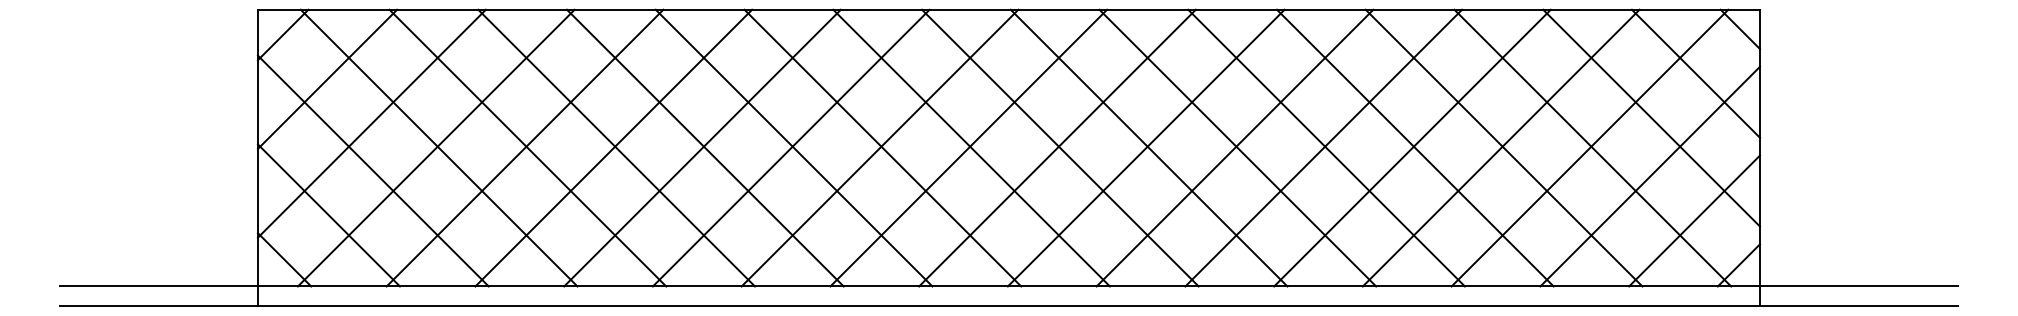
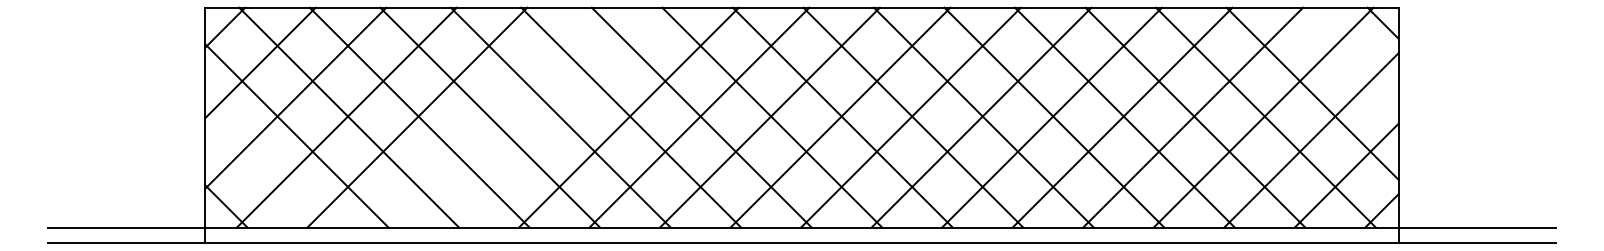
line: (1695, 73) -> (1347, 58), removed
line: (613, 147) -> (487, 117), removed
line: (702, 147) -> (558, 117), removed
line: (328, 214) -> (261, 170), removed

